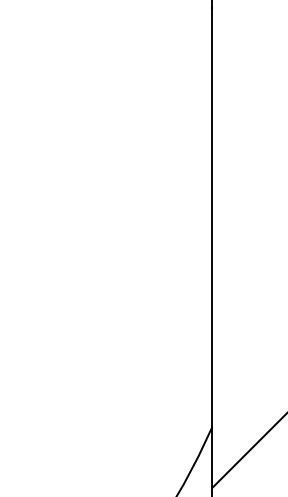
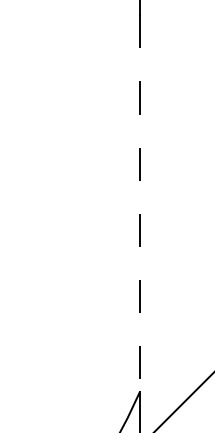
line: (212, 218) -> (140, 204), solid -> dashed

